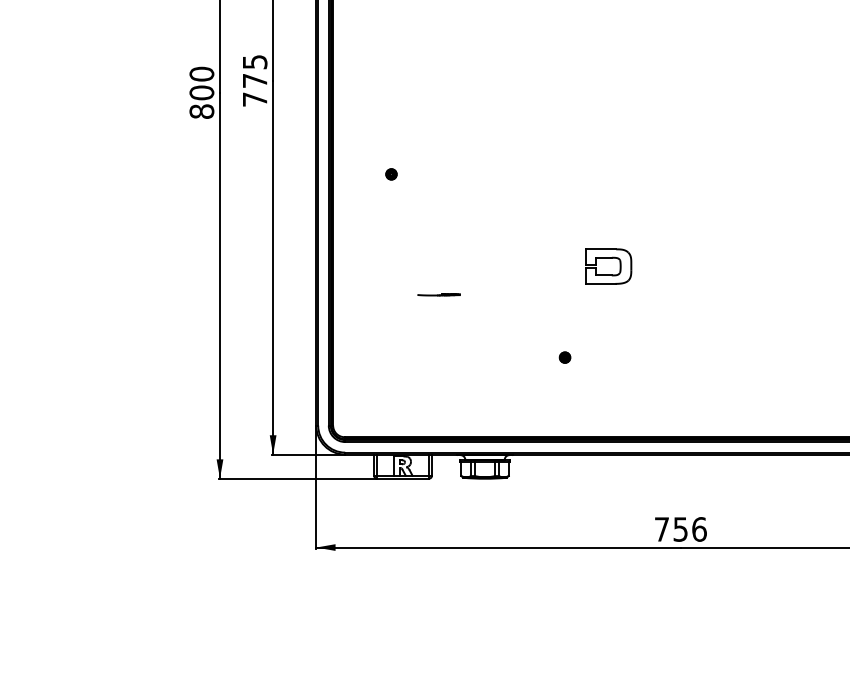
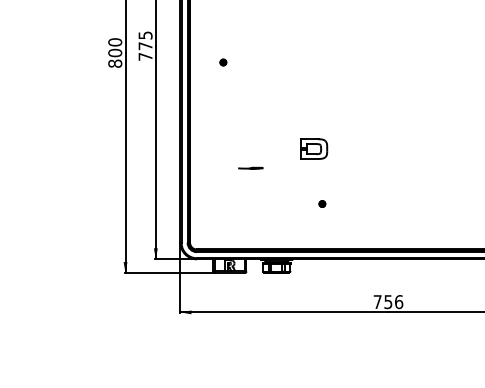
part: (391, 174) -> (223, 62), moved
part: (609, 265) -> (314, 148), moved

